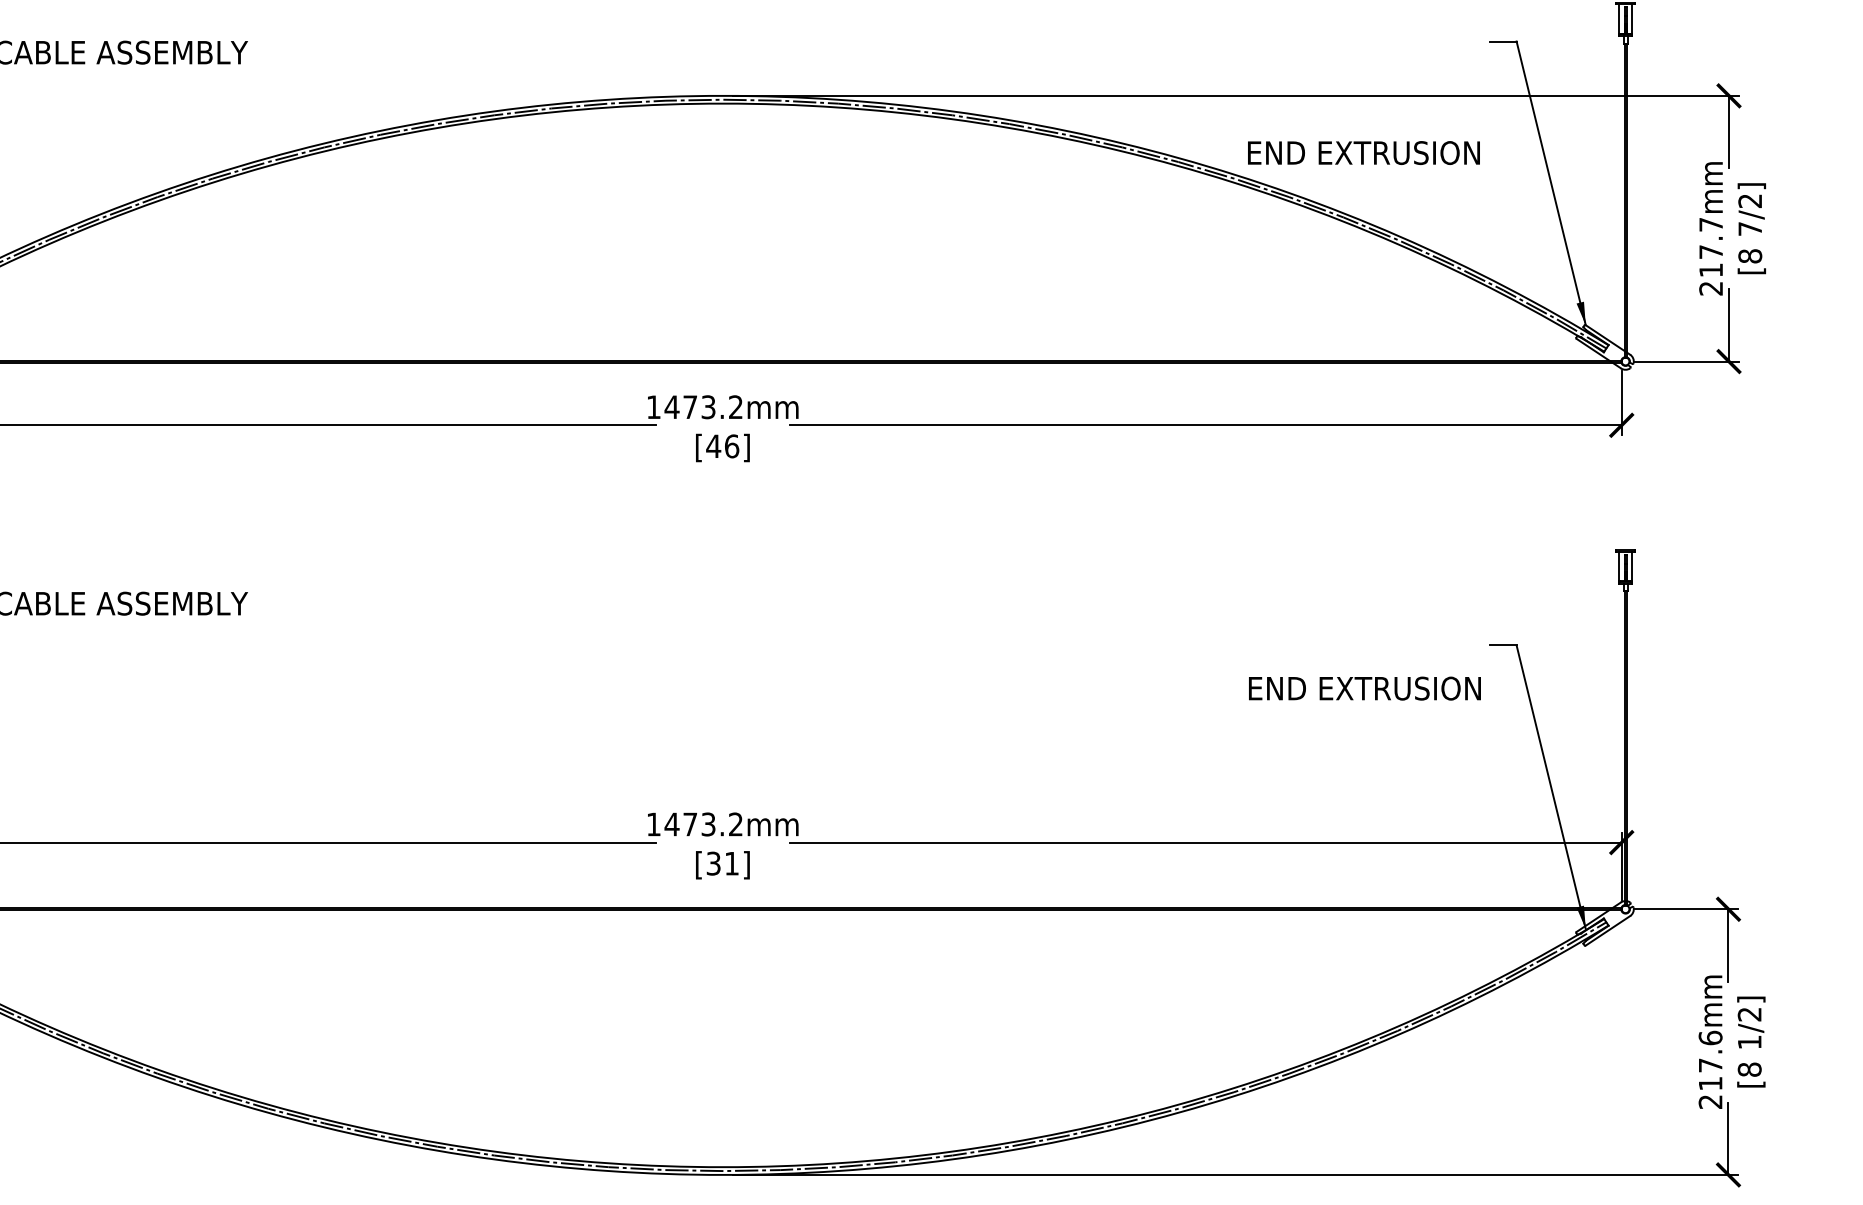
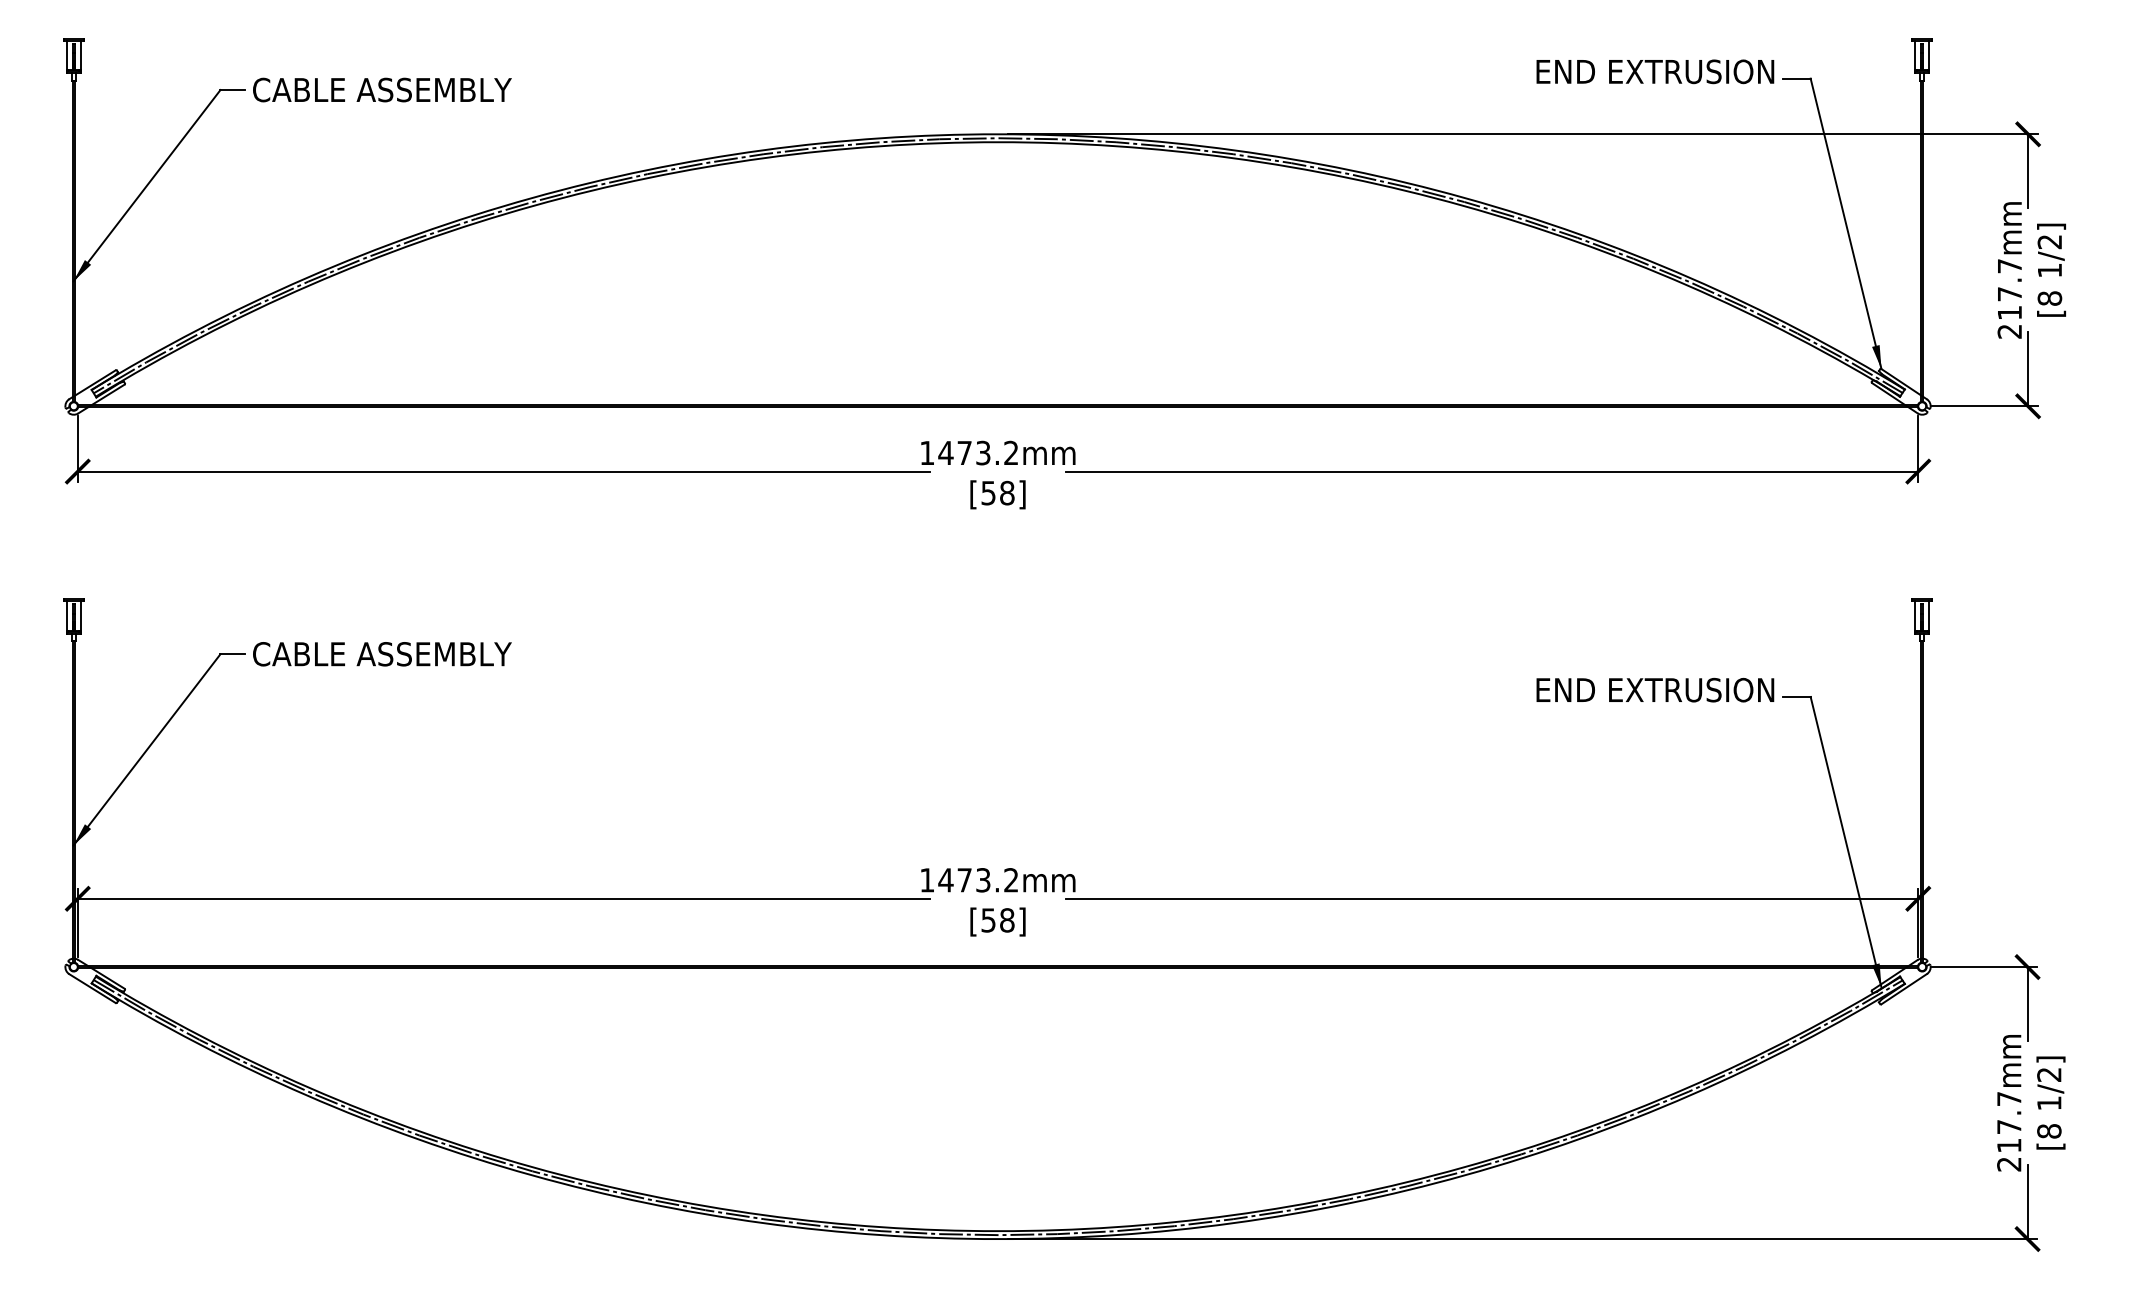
text: (1364, 152) -> (1655, 71), moved
text: (1749, 228) -> (2049, 270), 7/2] -> 1/2]
text: (722, 445) -> (997, 492), [46] -> [58]
text: (1365, 687) -> (1655, 689), moved
text: (723, 863) -> (998, 920), [31] -> [58]
text: (1710, 1037) -> (2009, 1098), 217.6mm -> 217.7mm

